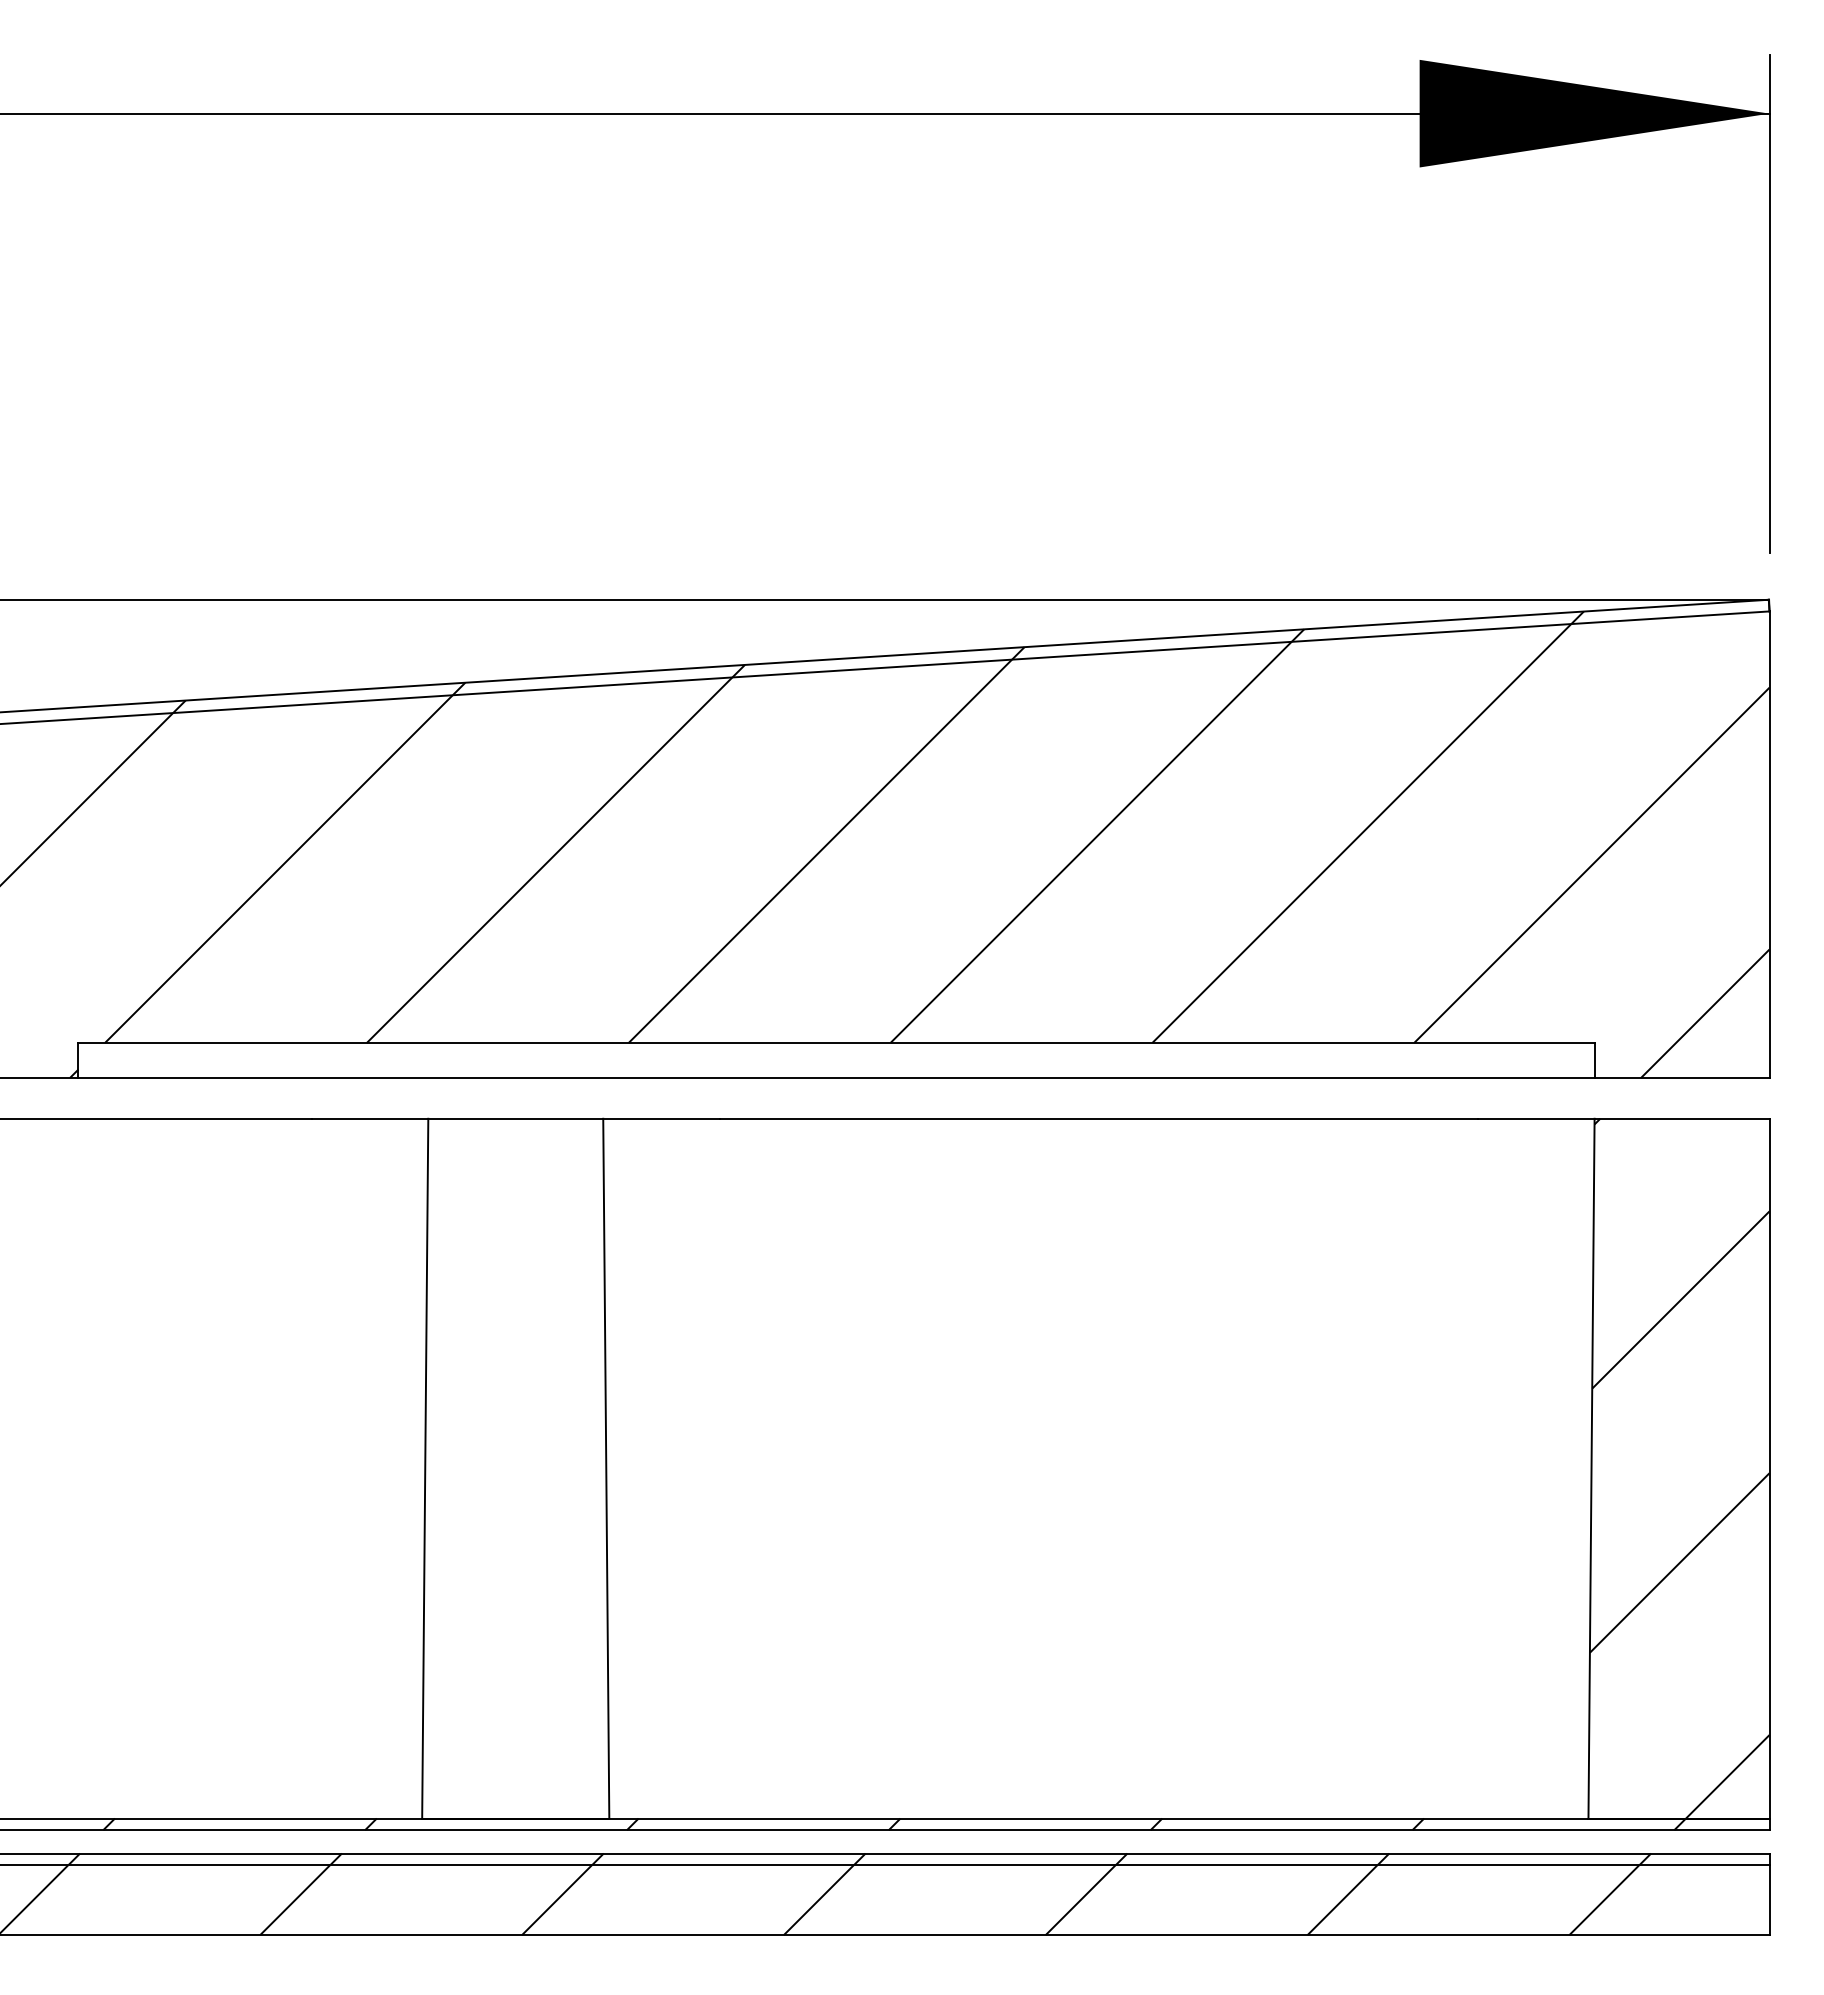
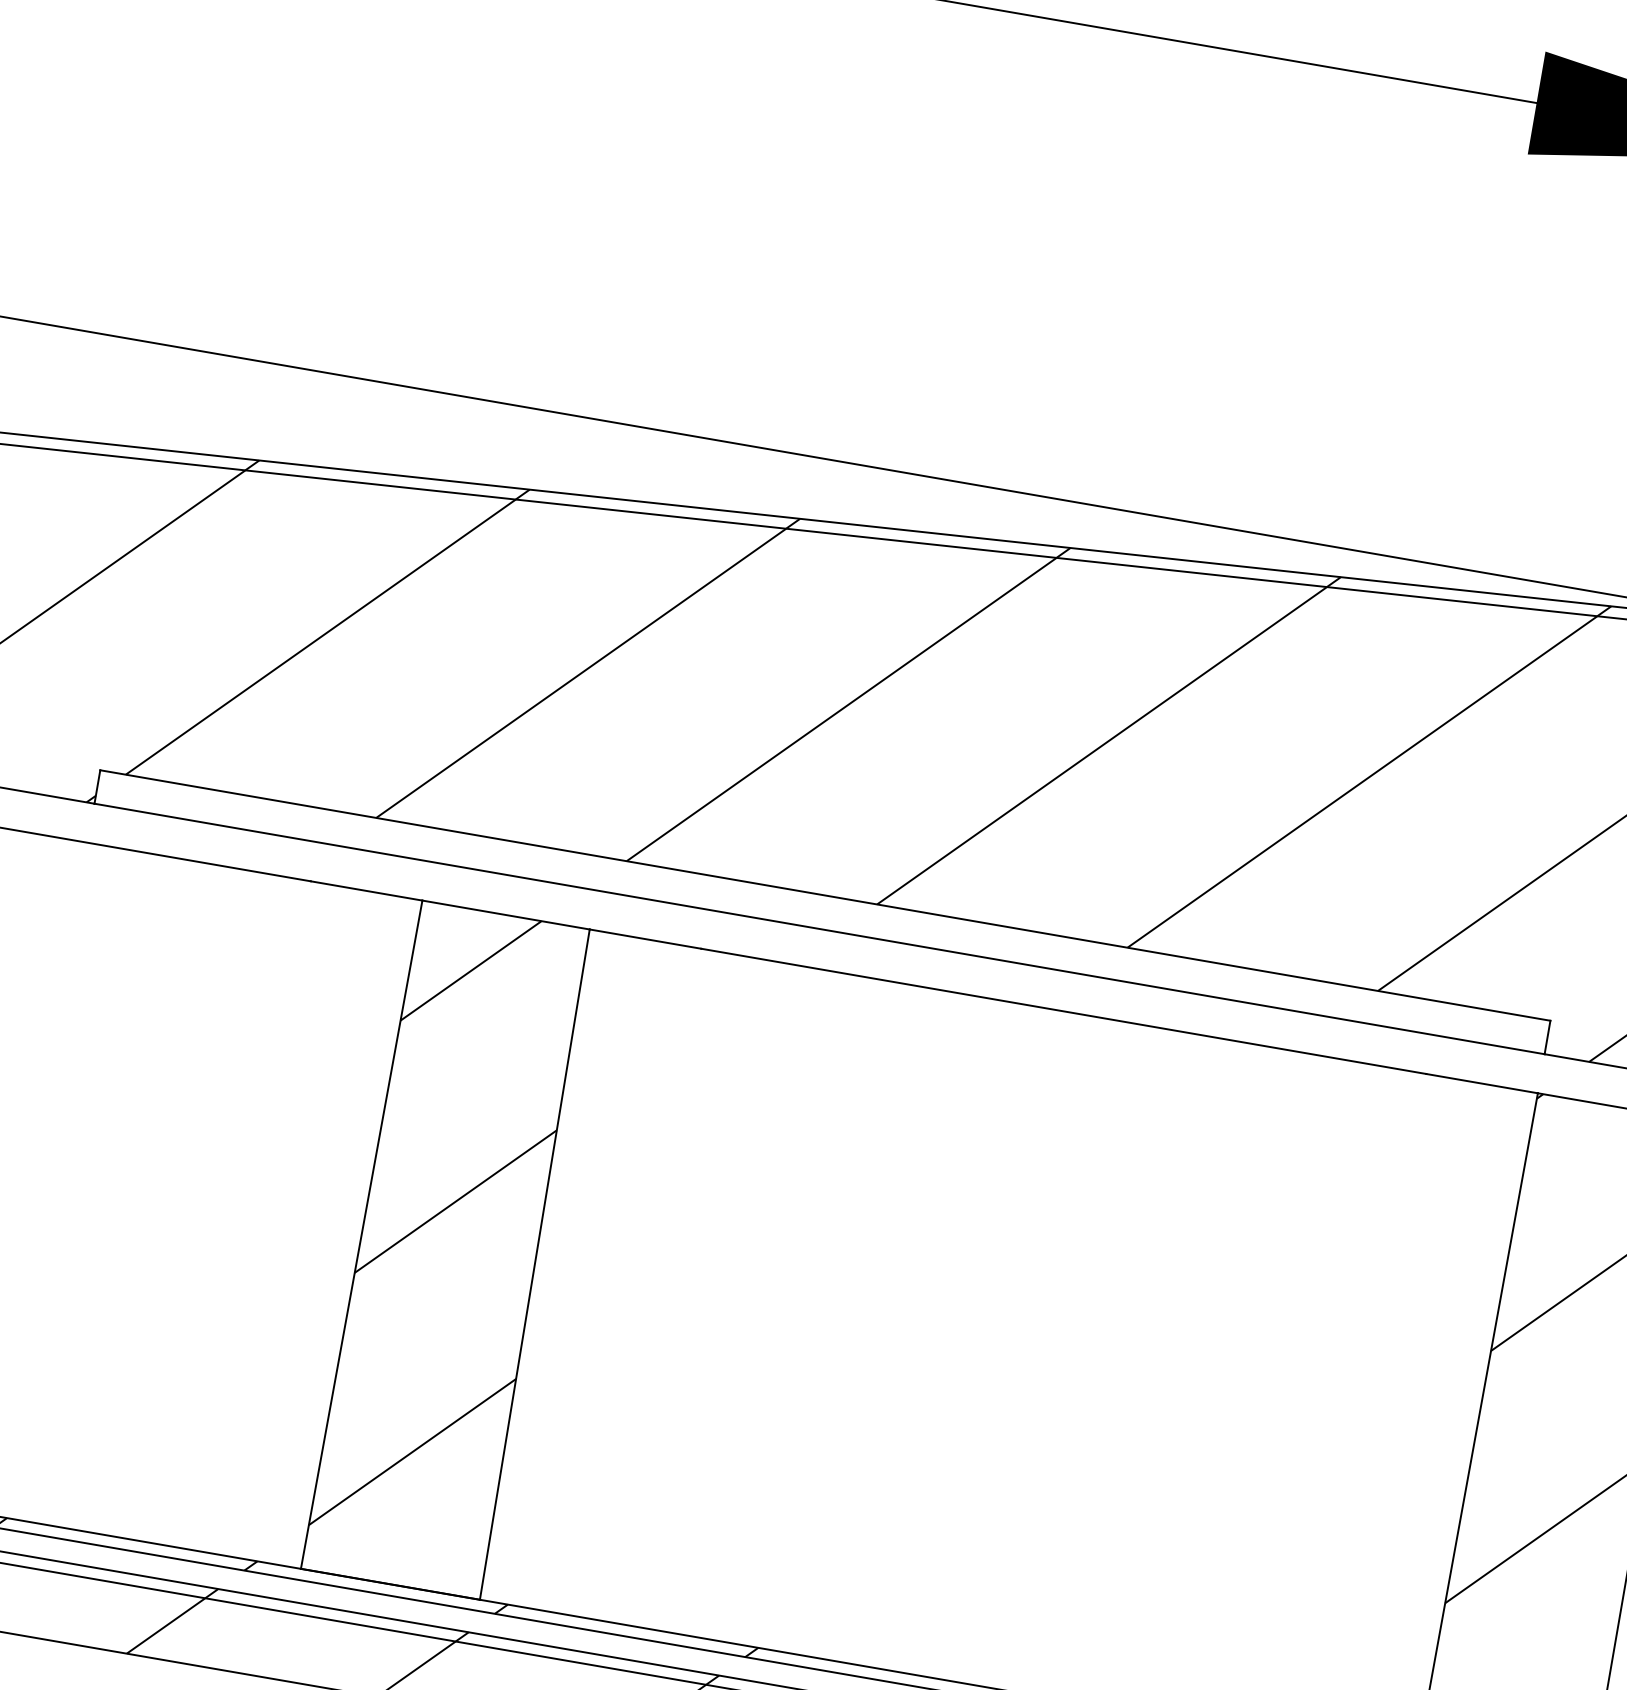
hatch: (514, 1445) -> (450, 1227), added

